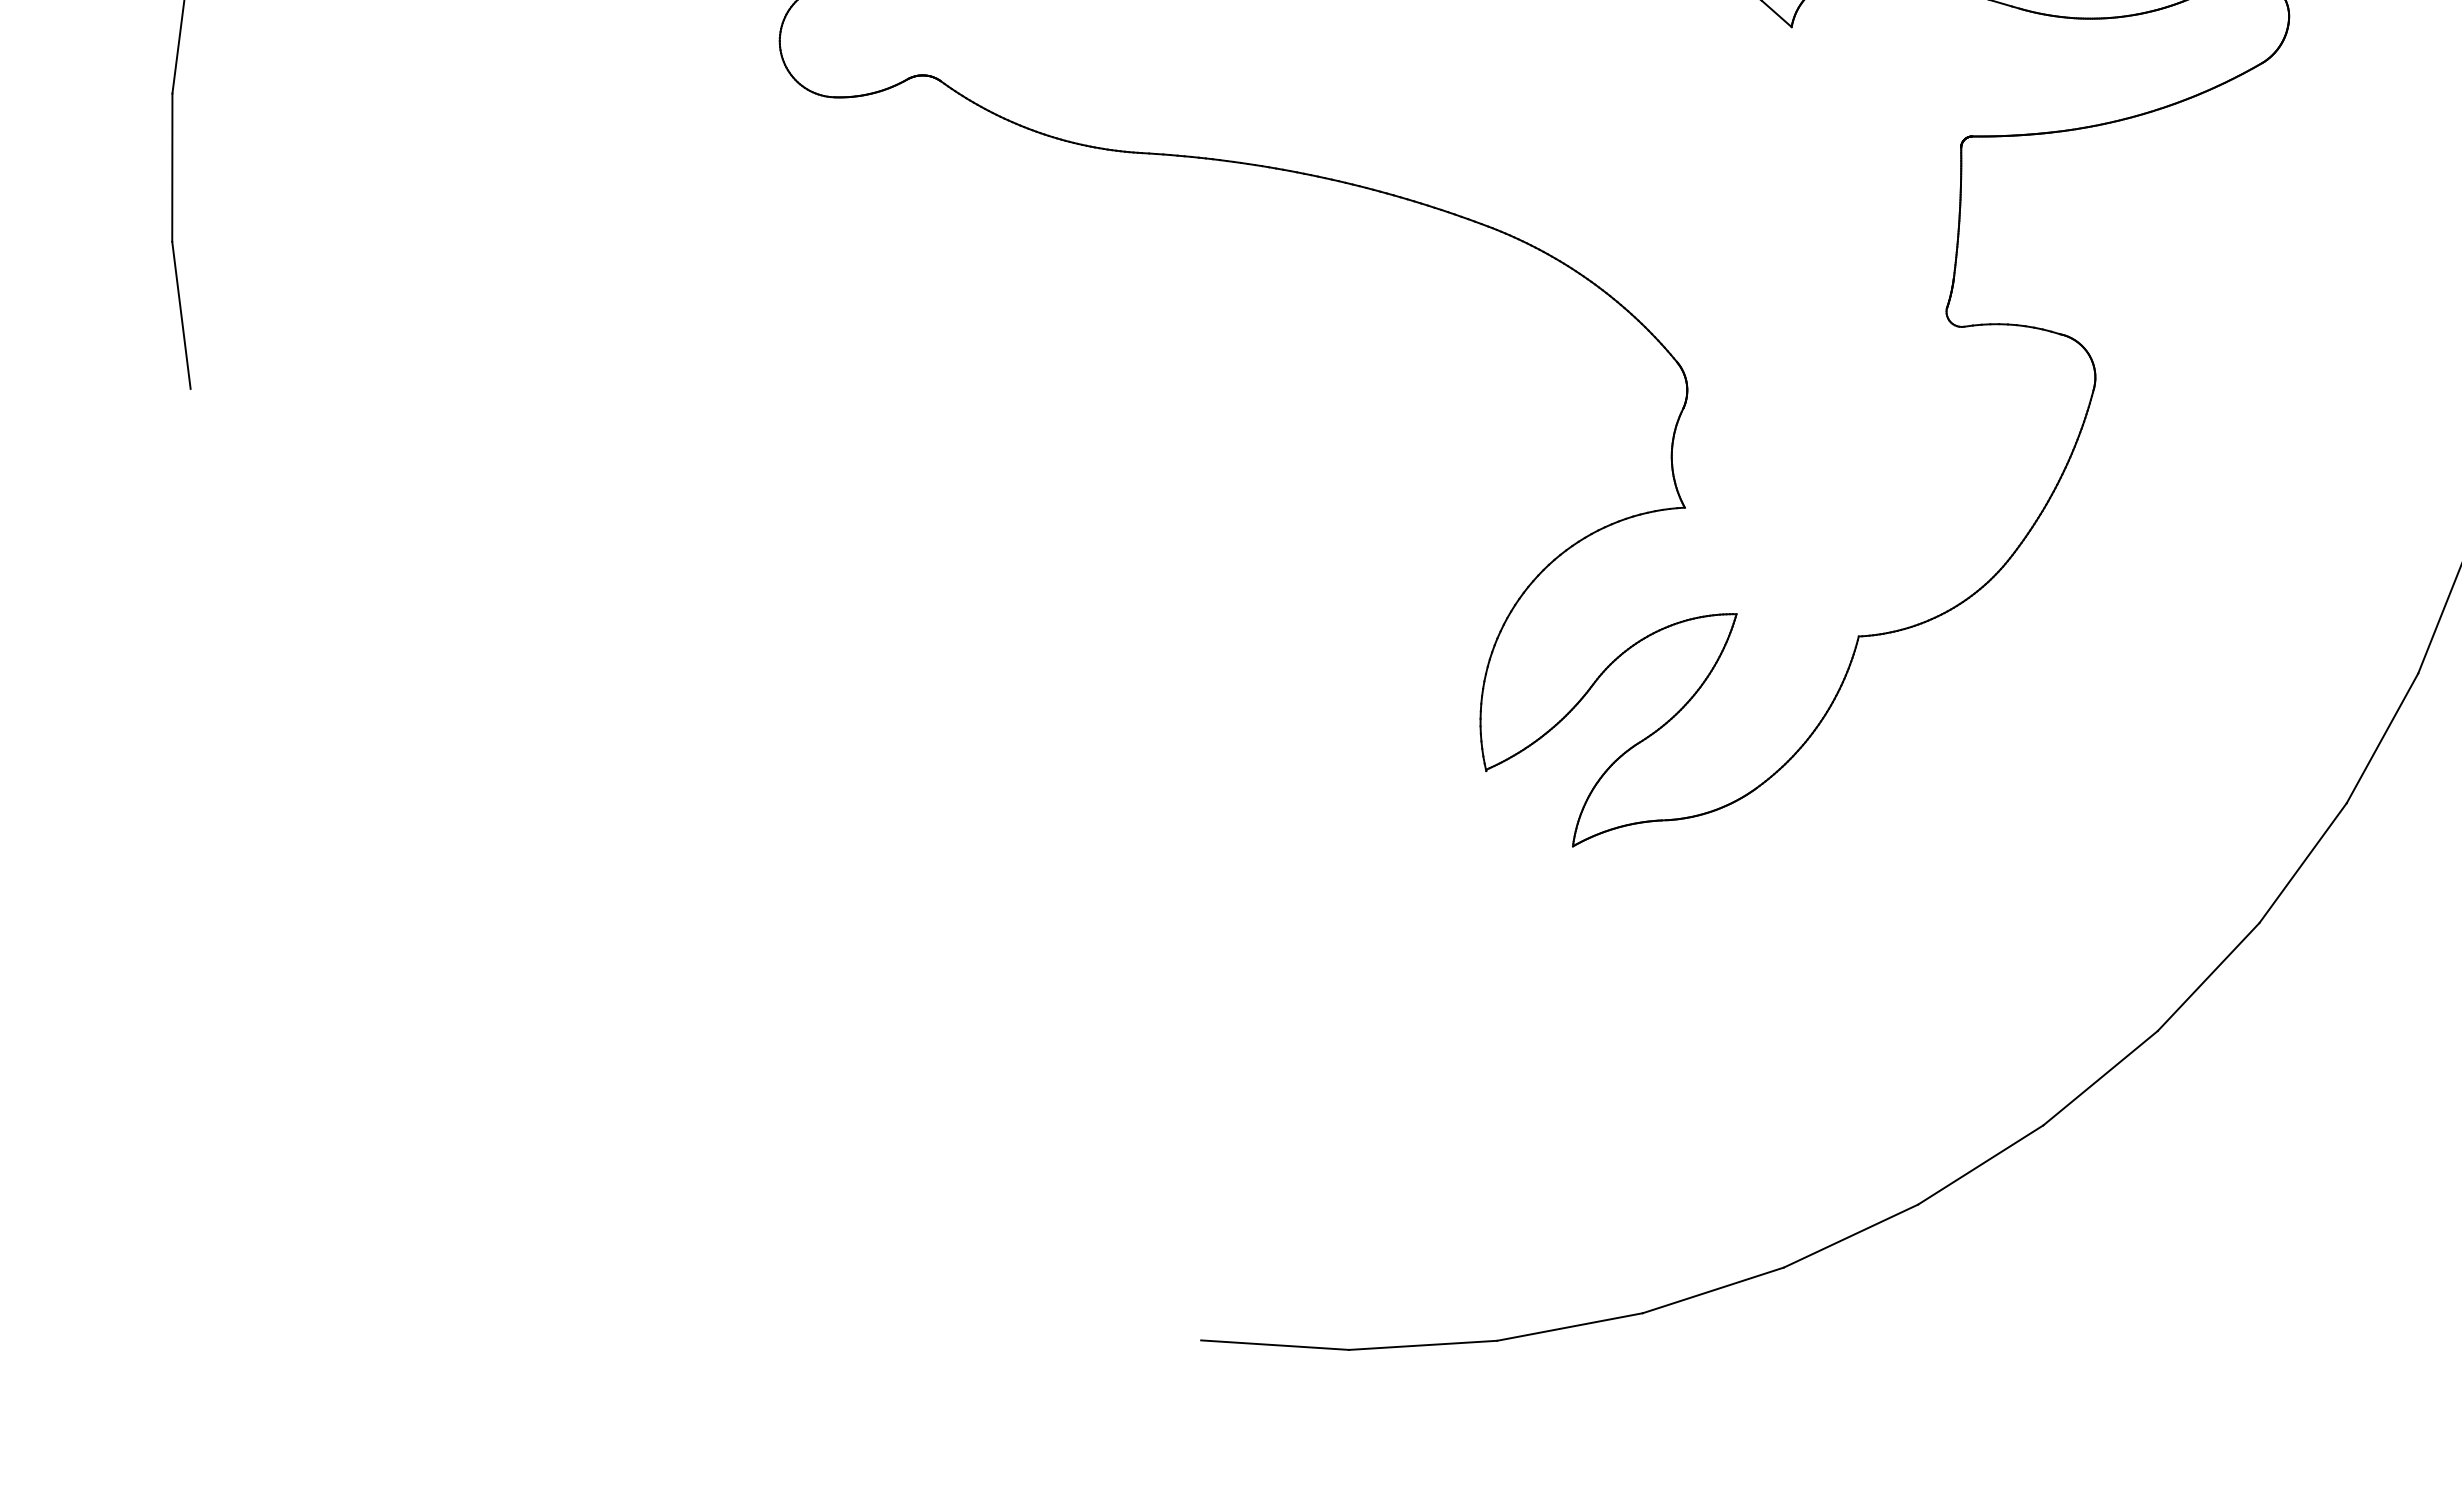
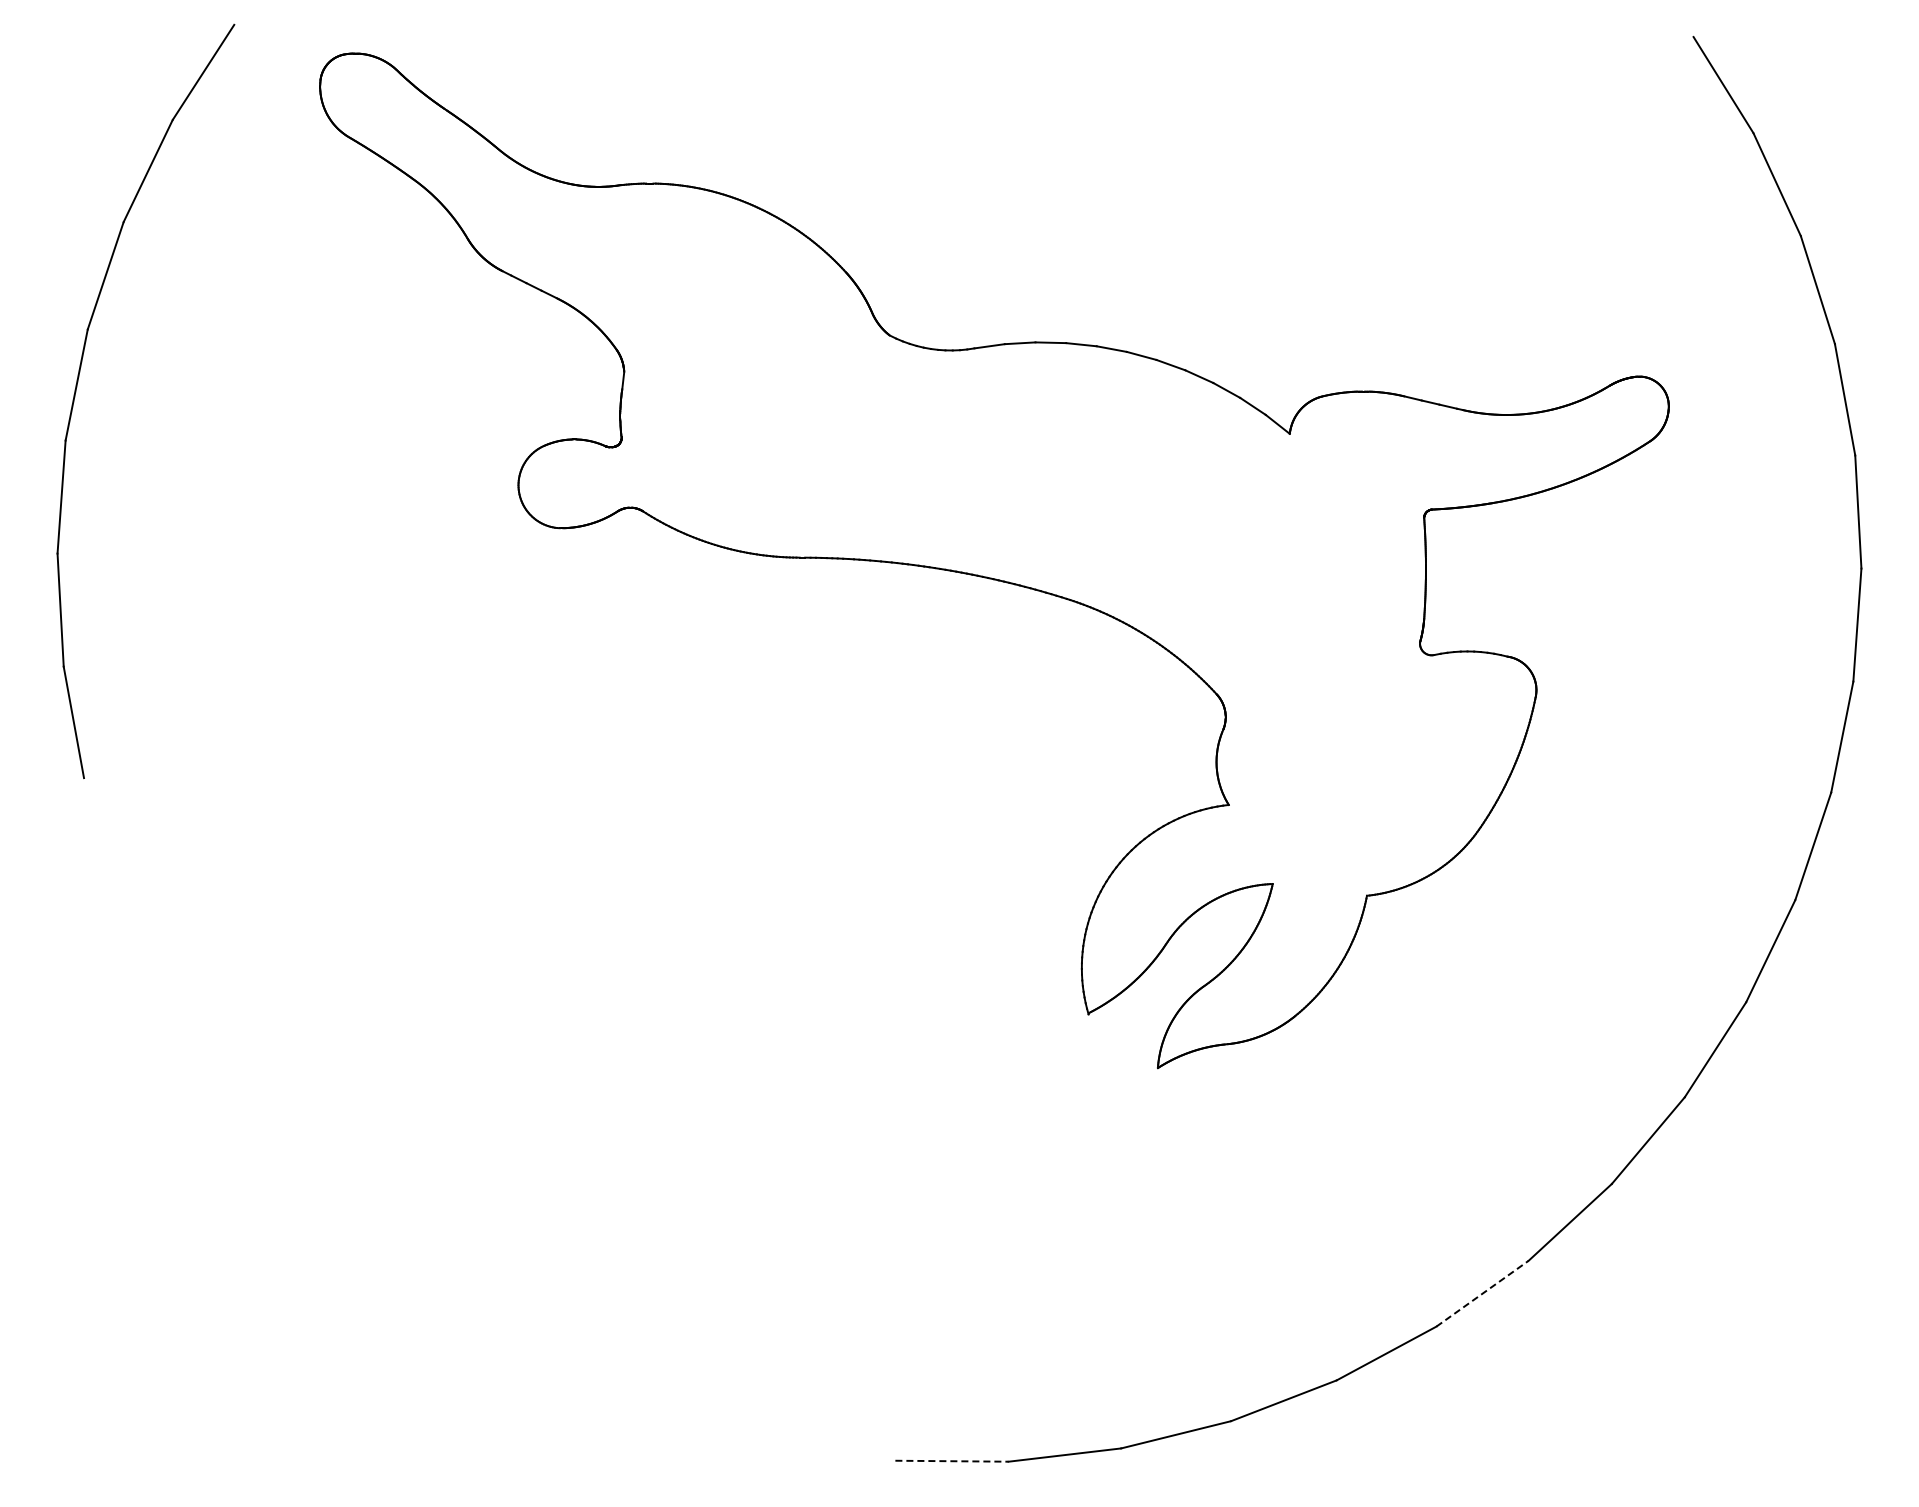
line: (1980, 1164) -> (1482, 1293), solid -> dashed
line: (1275, 1345) -> (952, 1461), solid -> dashed

